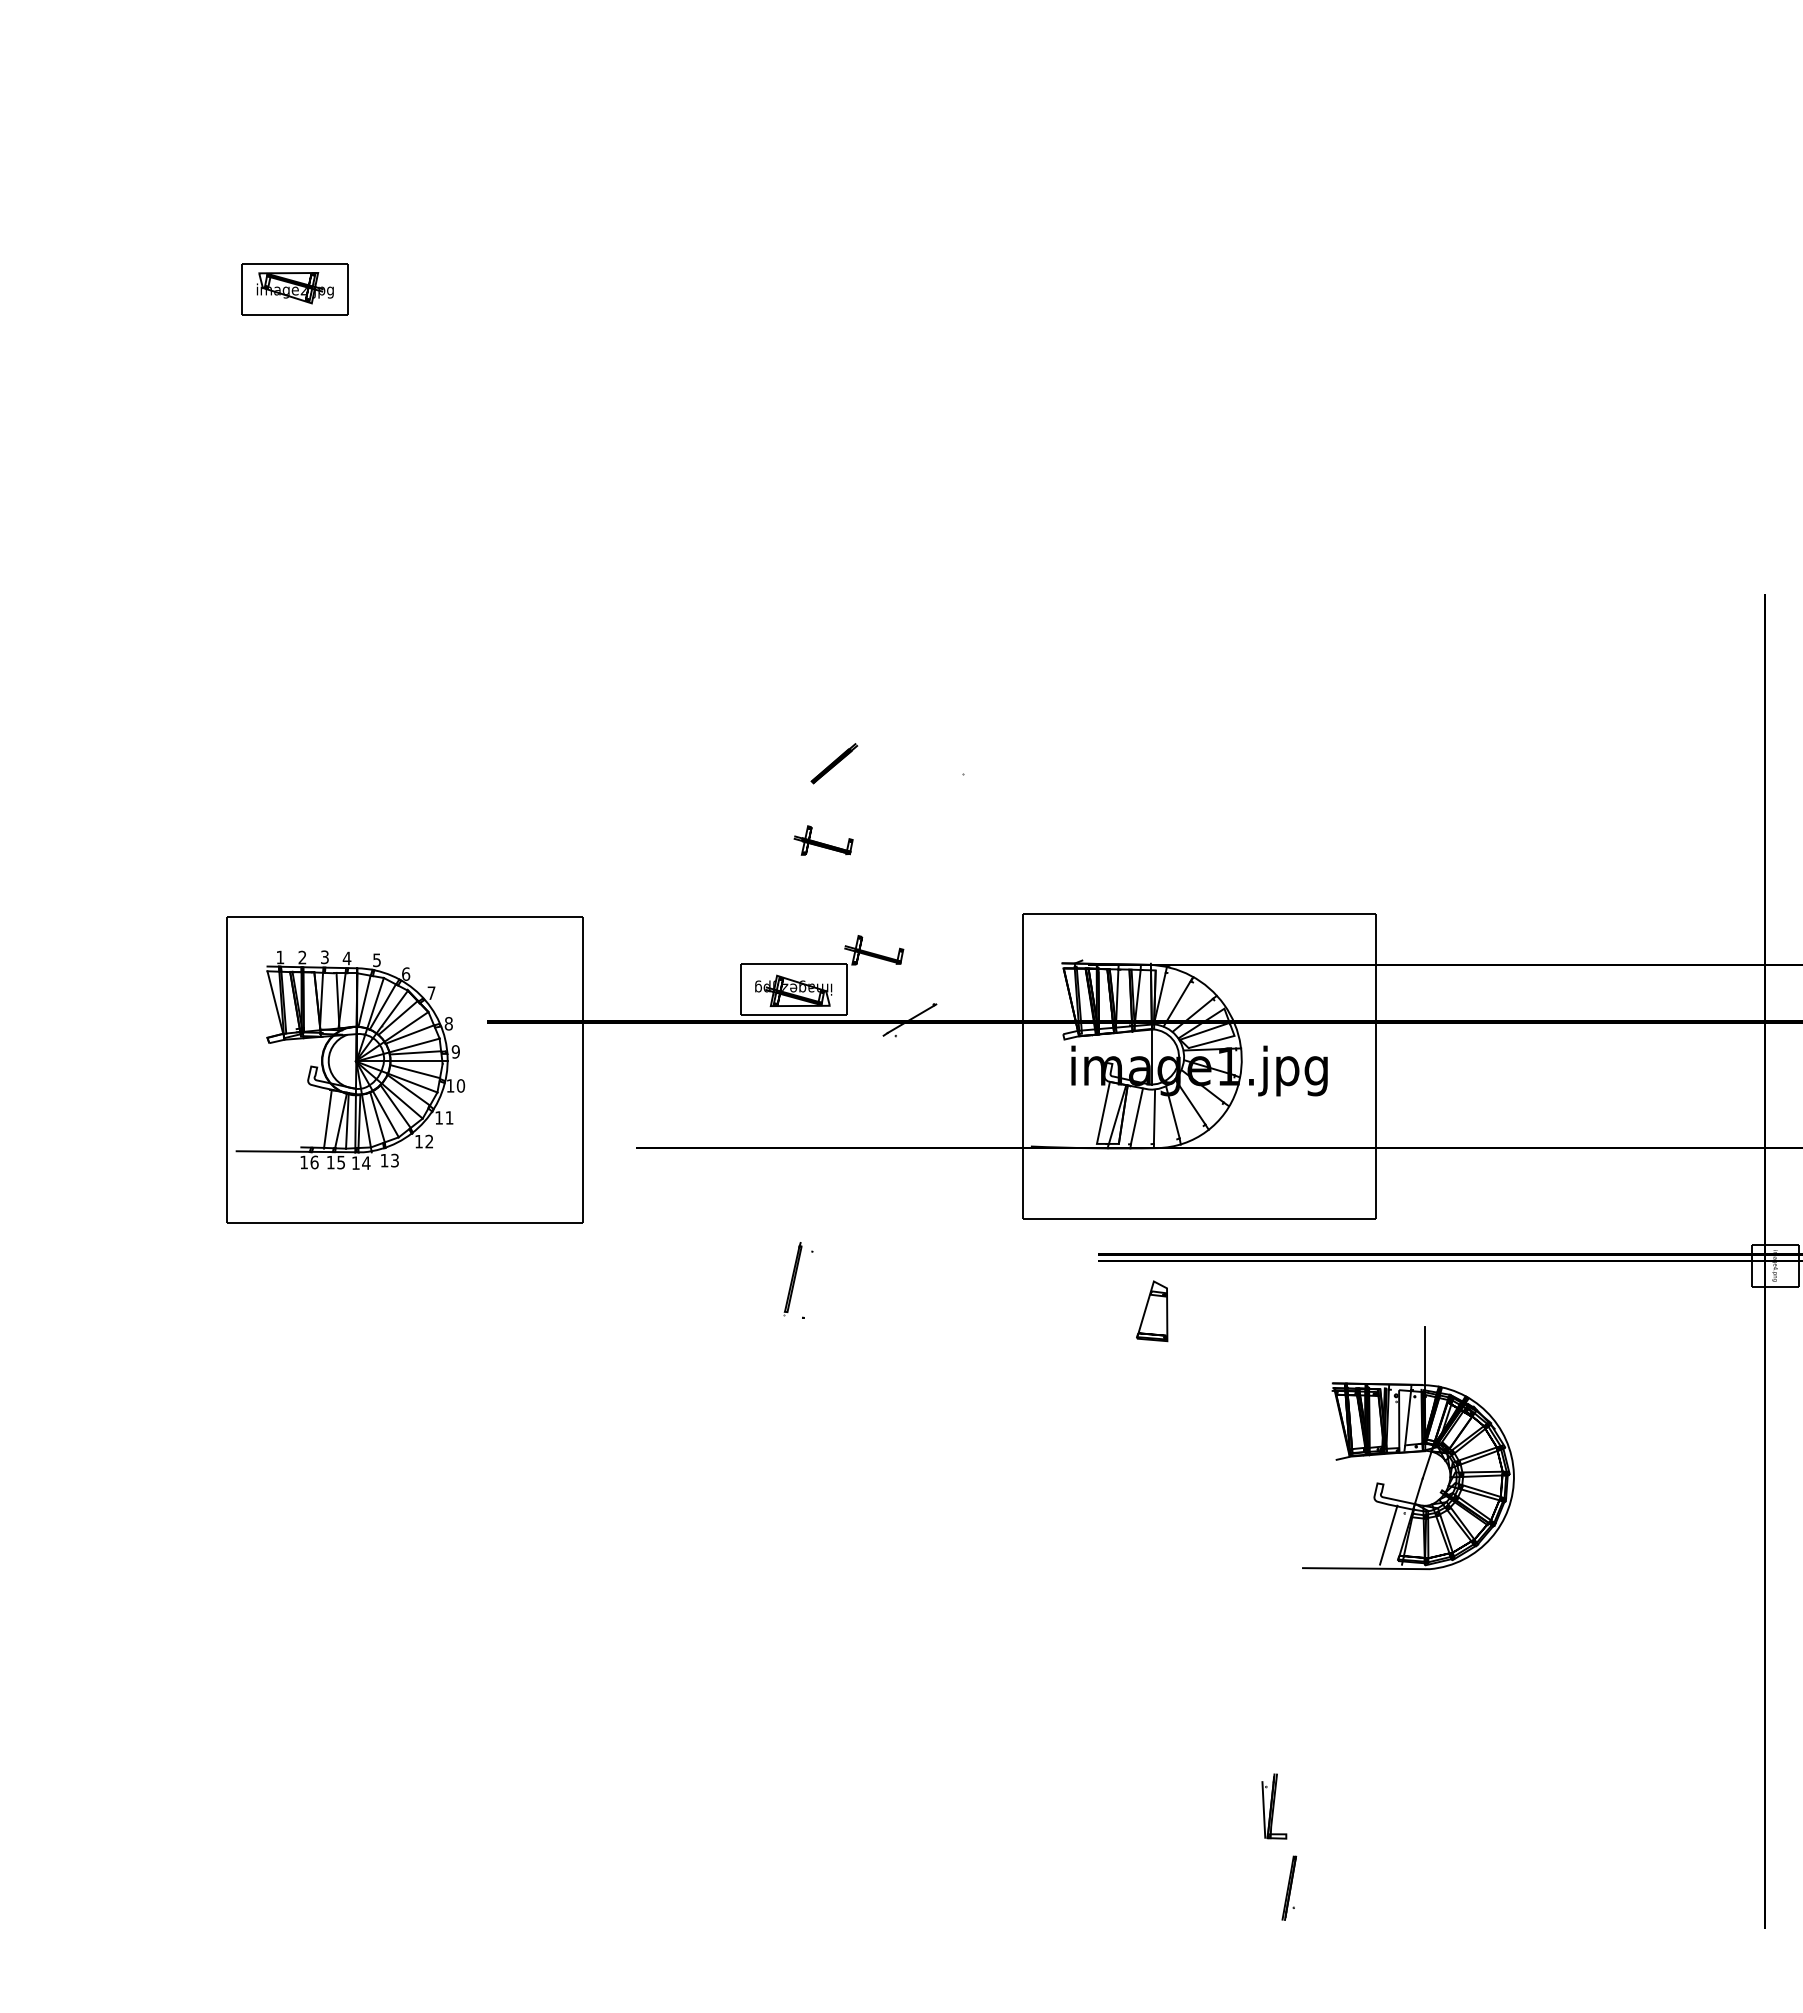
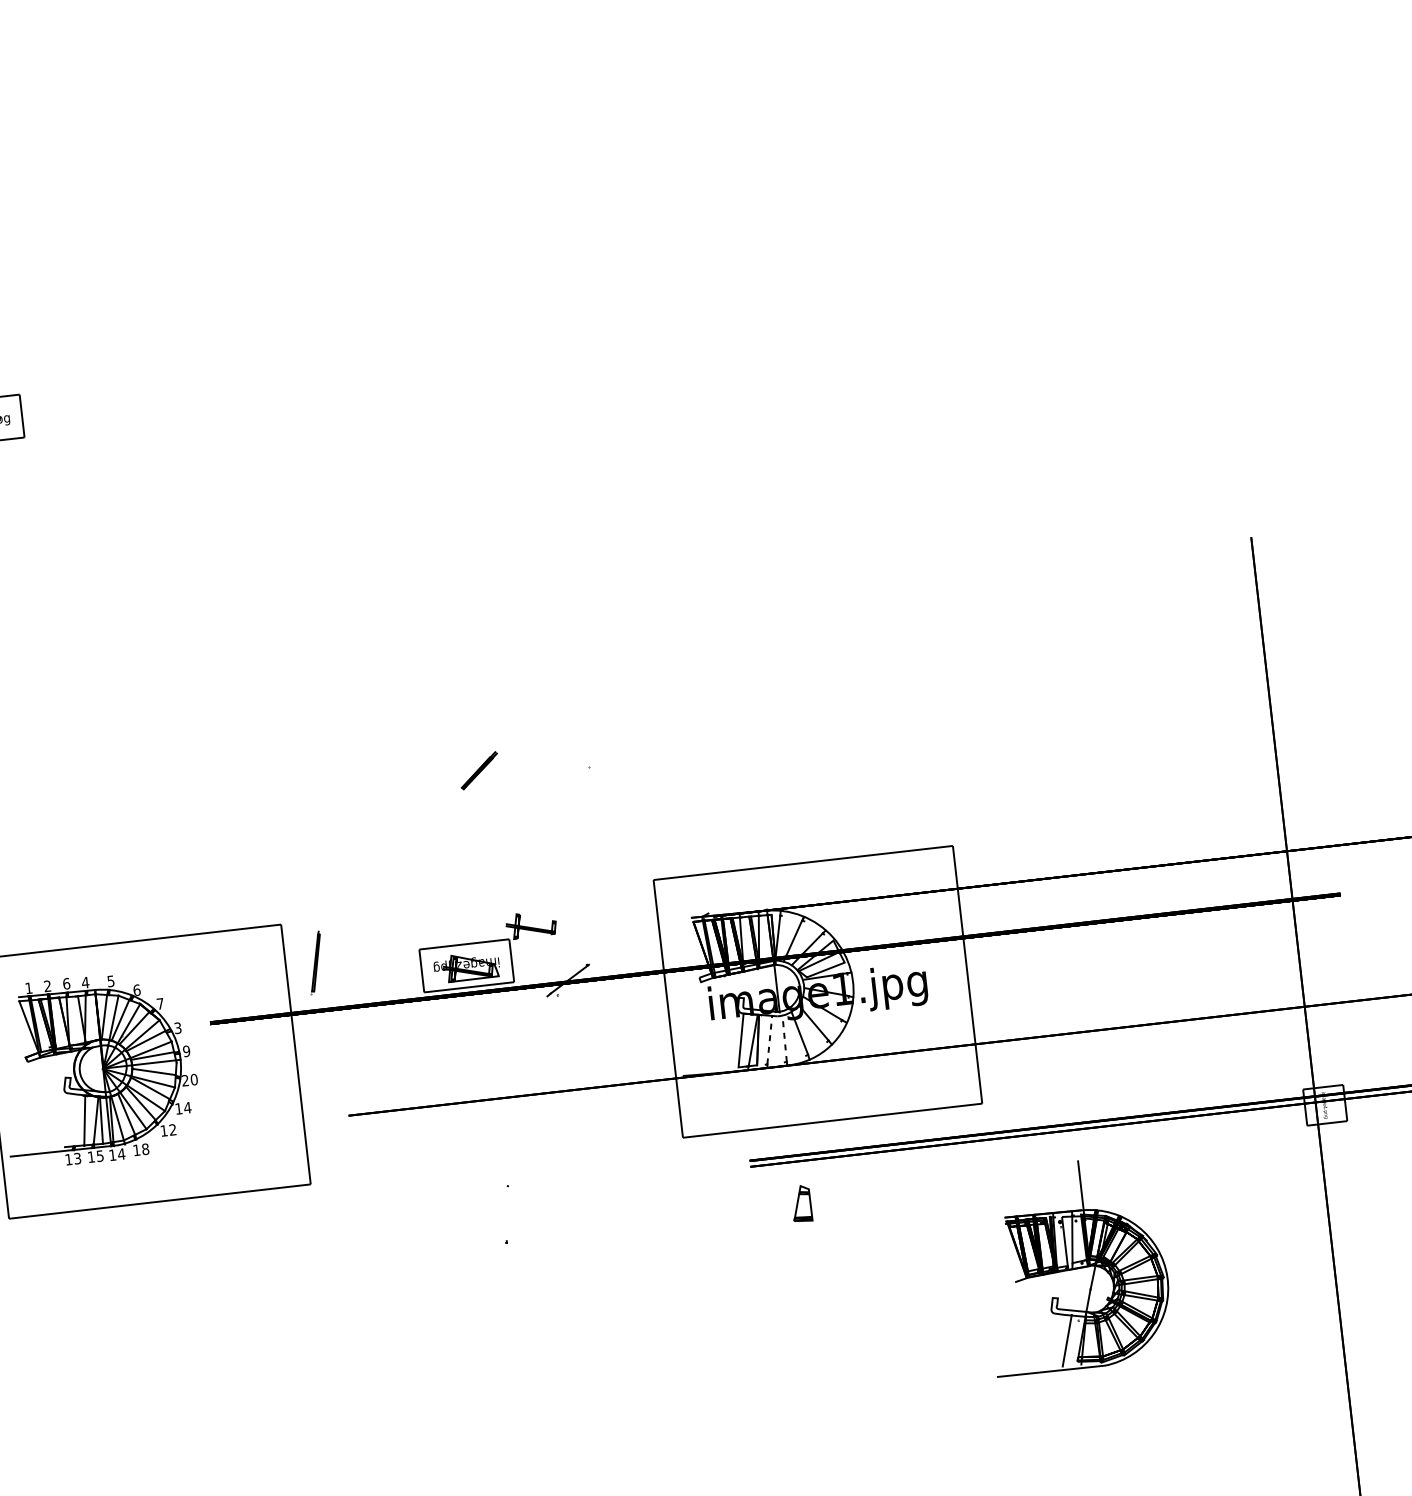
part: (823, 840) -> (477, 836), removed
text: (324, 957) -> (66, 984), 3 -> 6
text: (448, 1023) -> (177, 1027), 8 -> 3
text: (450, 1085) -> (185, 1080), 10 -> 20
line: (1137, 1115) -> (770, 1039), solid -> dashed
text: (449, 1117) -> (187, 1107), 11 -> 14
line: (1154, 1117) -> (784, 1039), solid -> dashed
text: (395, 1160) -> (146, 1149), 13 -> 18
text: (314, 1162) -> (77, 1158), 16 -> 13
part: (792, 1279) -> (315, 963), moved
part: (1152, 1311) -> (801, 1203), size x0.7
part: (1408, 1448) -> (1075, 1265), moved

